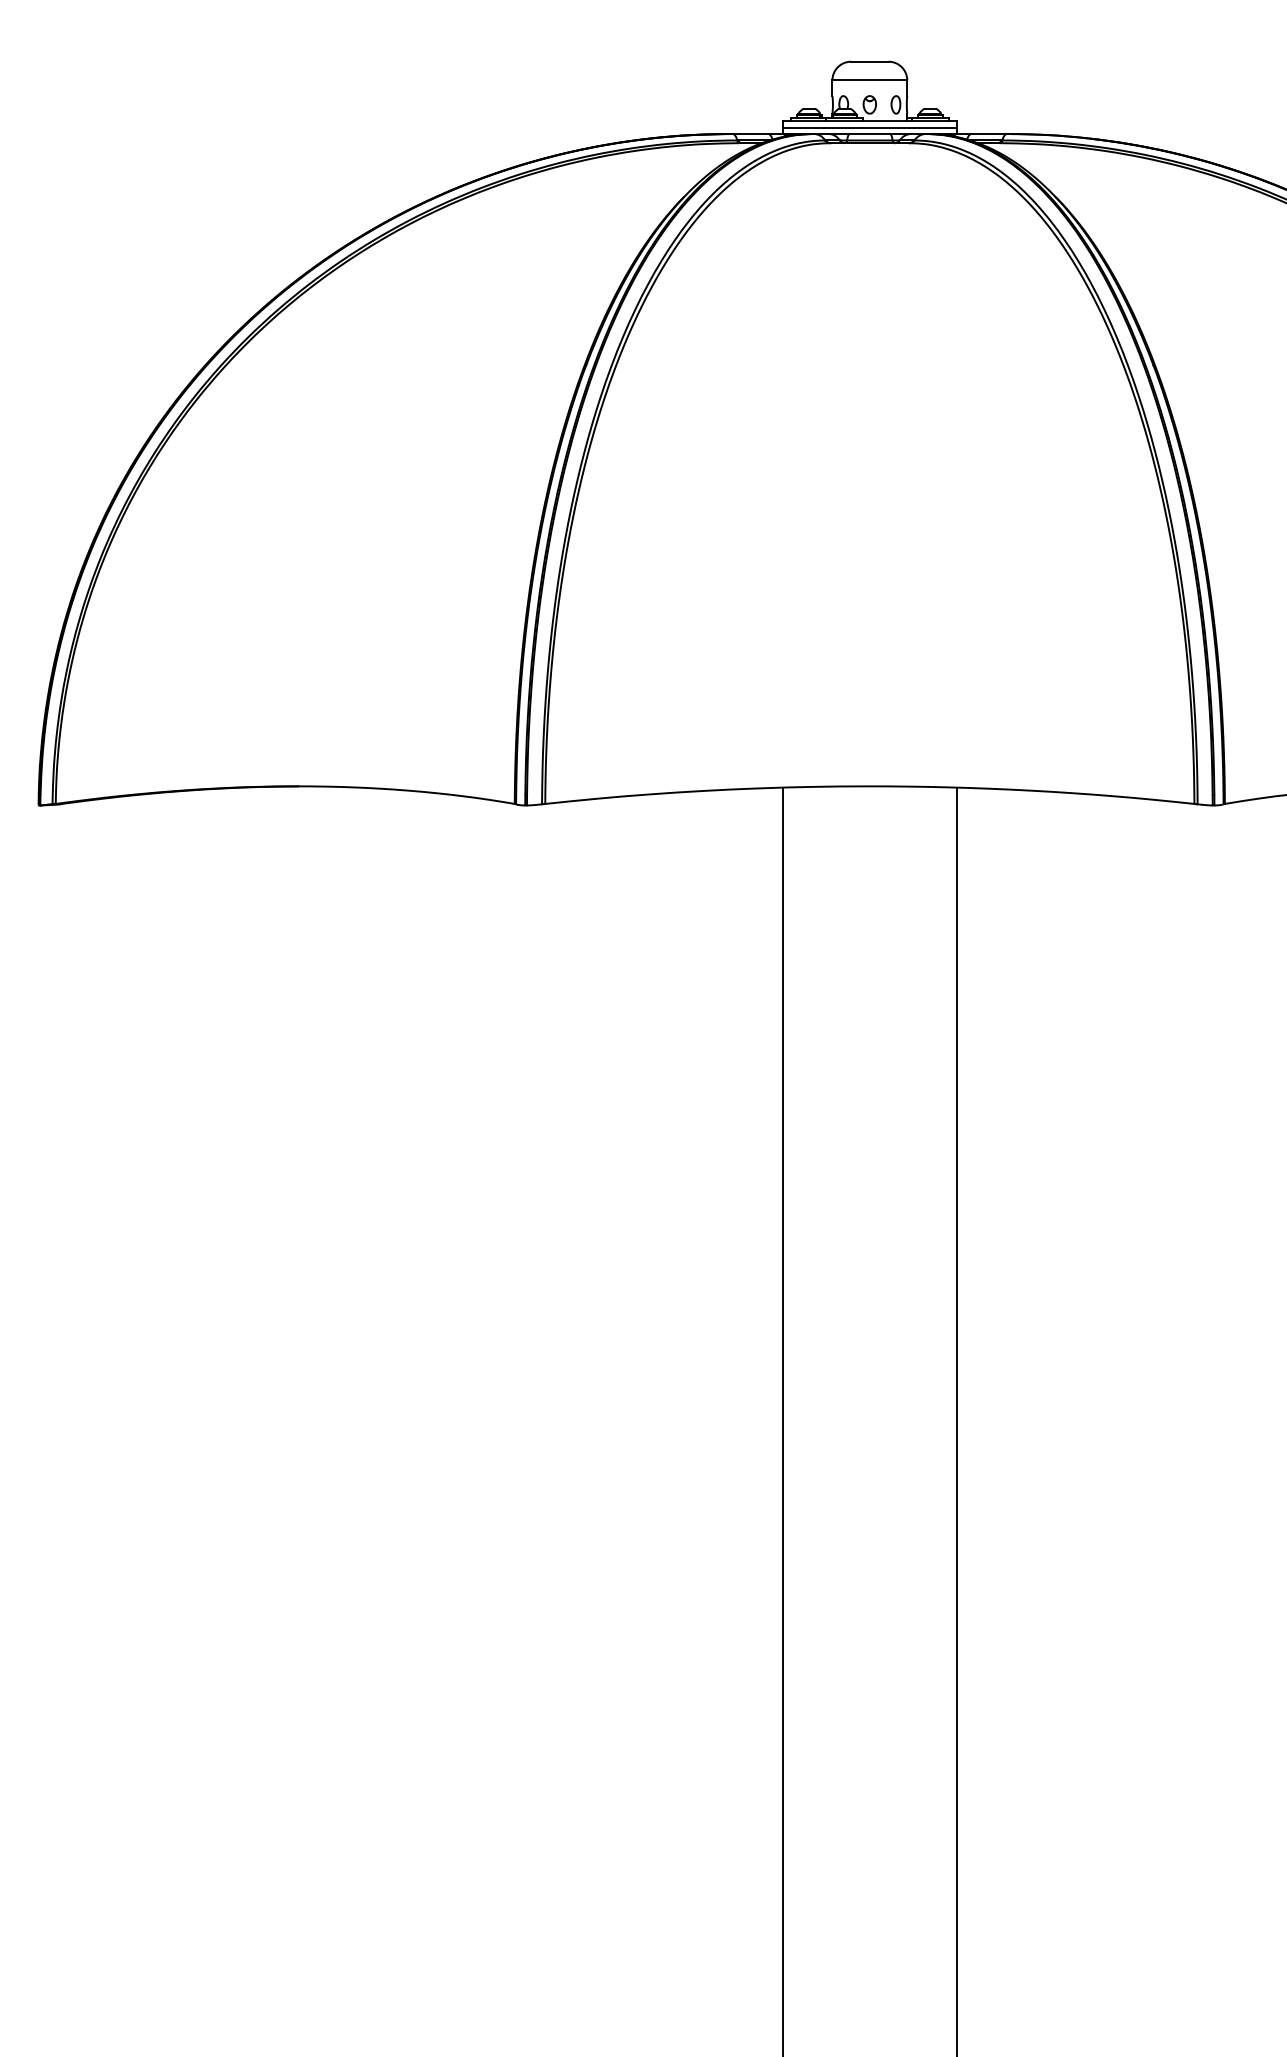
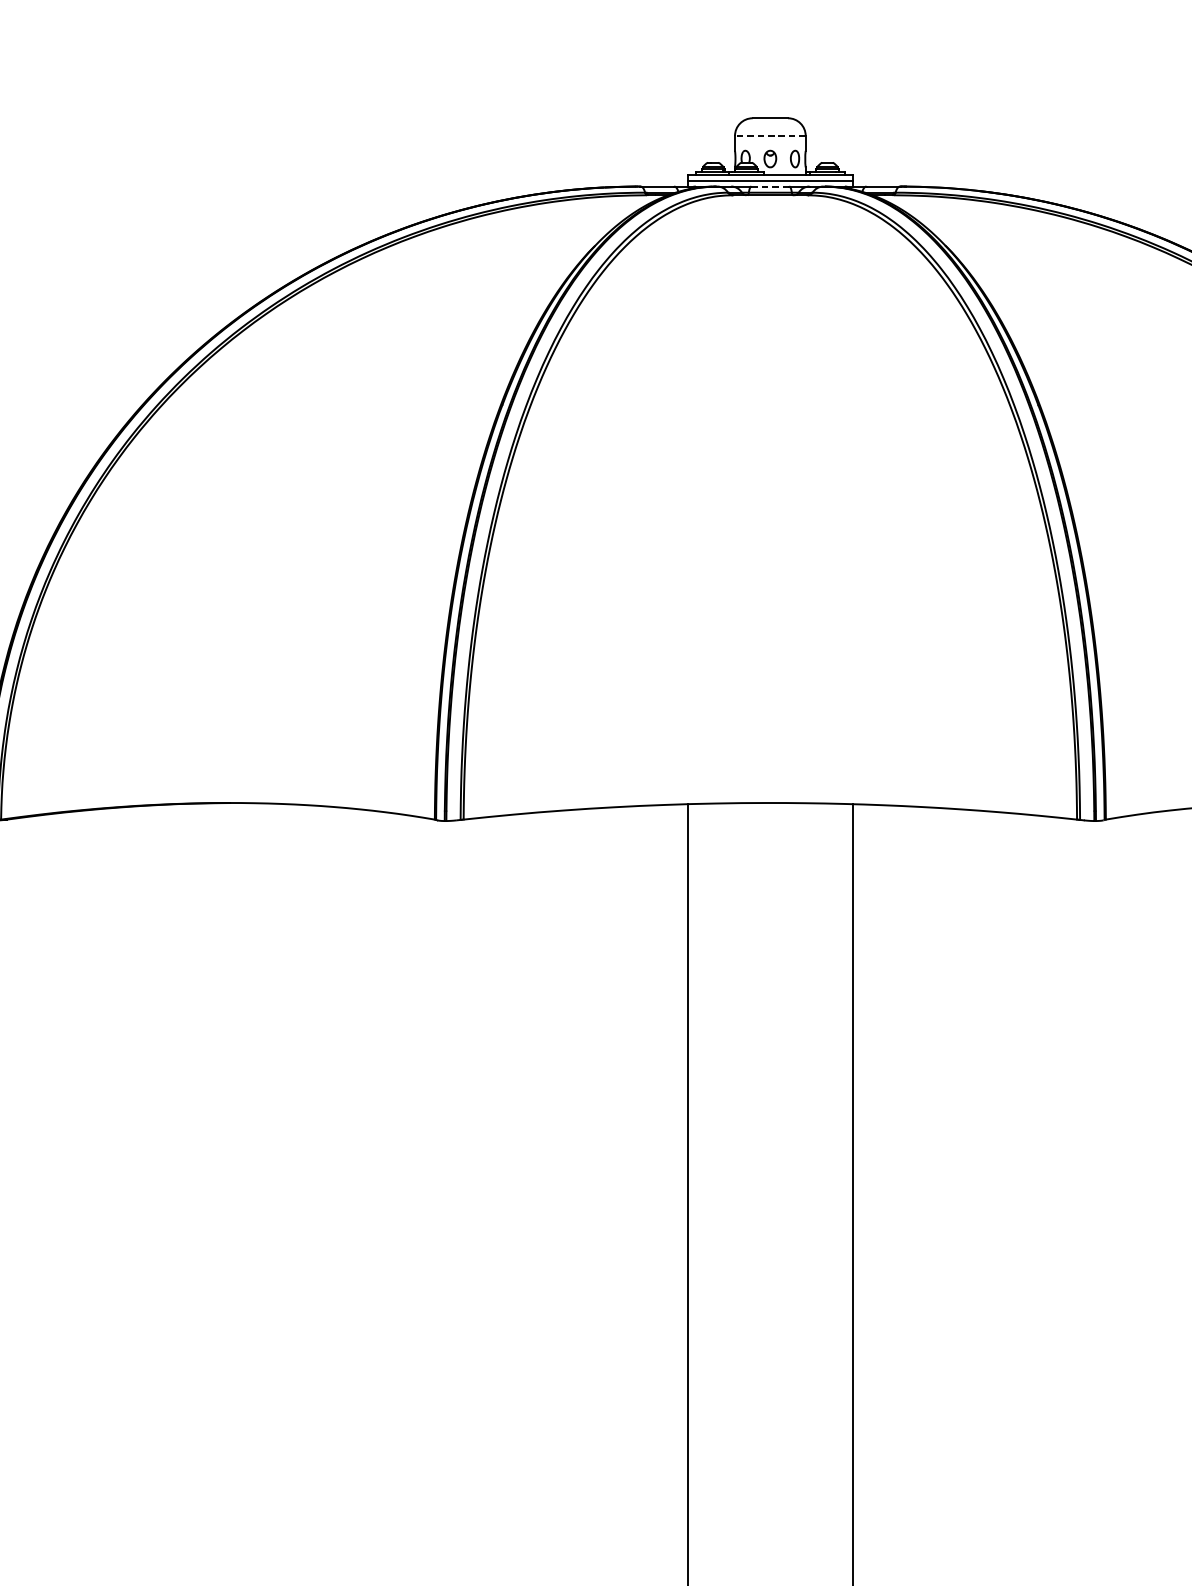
line: (869, 80) -> (770, 136), solid -> dashed
line: (870, 133) -> (770, 186), solid -> dashed

